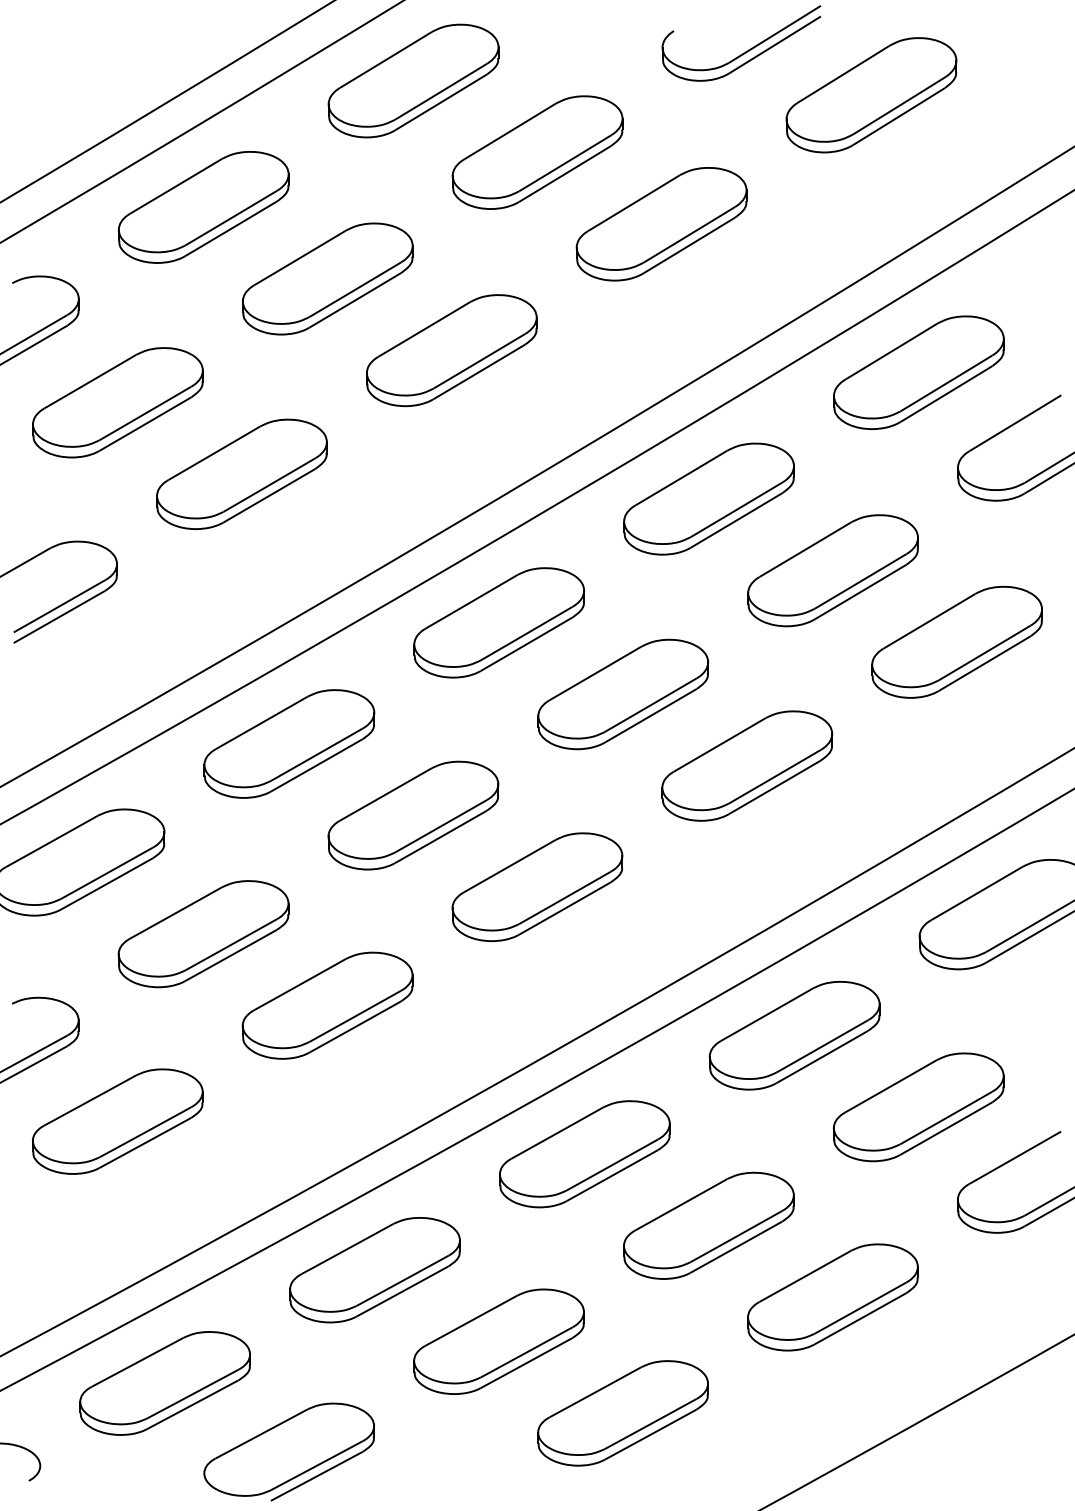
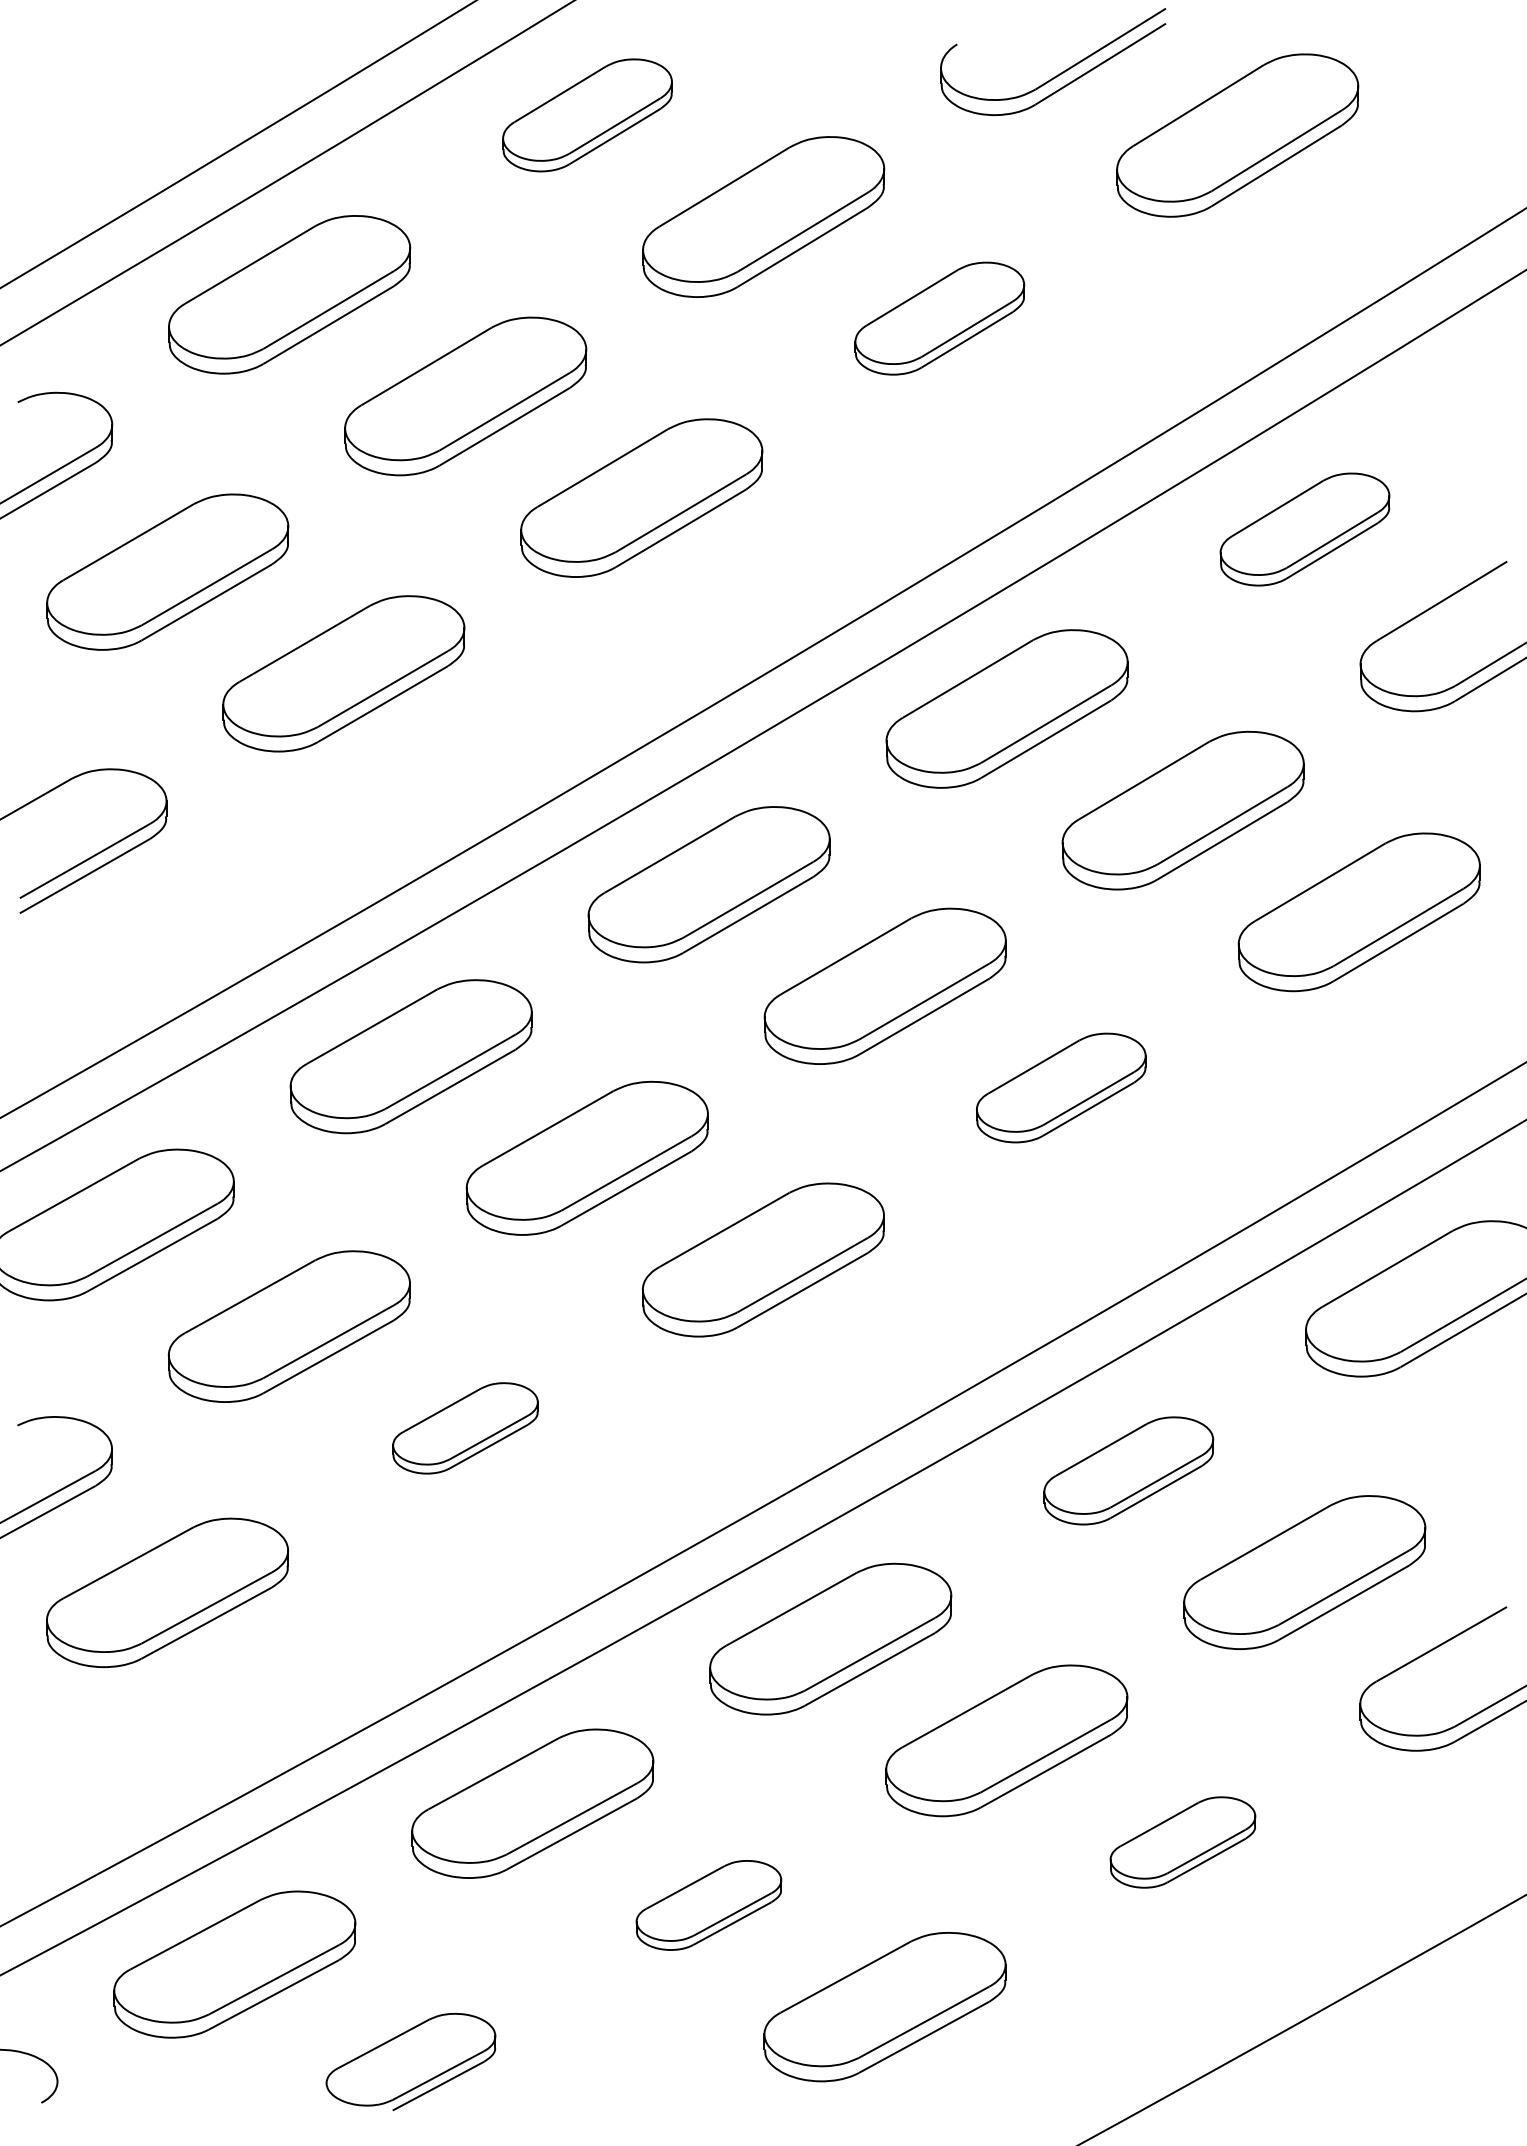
part: (413, 81) -> (587, 115), size x0.7
part: (661, 224) -> (939, 318), size x0.7
part: (918, 372) -> (1304, 529), size x0.7
part: (746, 765) -> (1060, 1087), size x0.7
part: (327, 1005) -> (465, 1428), size x0.6
part: (794, 1035) -> (1128, 1470), size x0.7
part: (832, 1297) -> (1182, 1842), size x0.6
part: (498, 1341) -> (708, 1905), size x0.6
part: (288, 1451) -> (410, 2061), size x0.7

